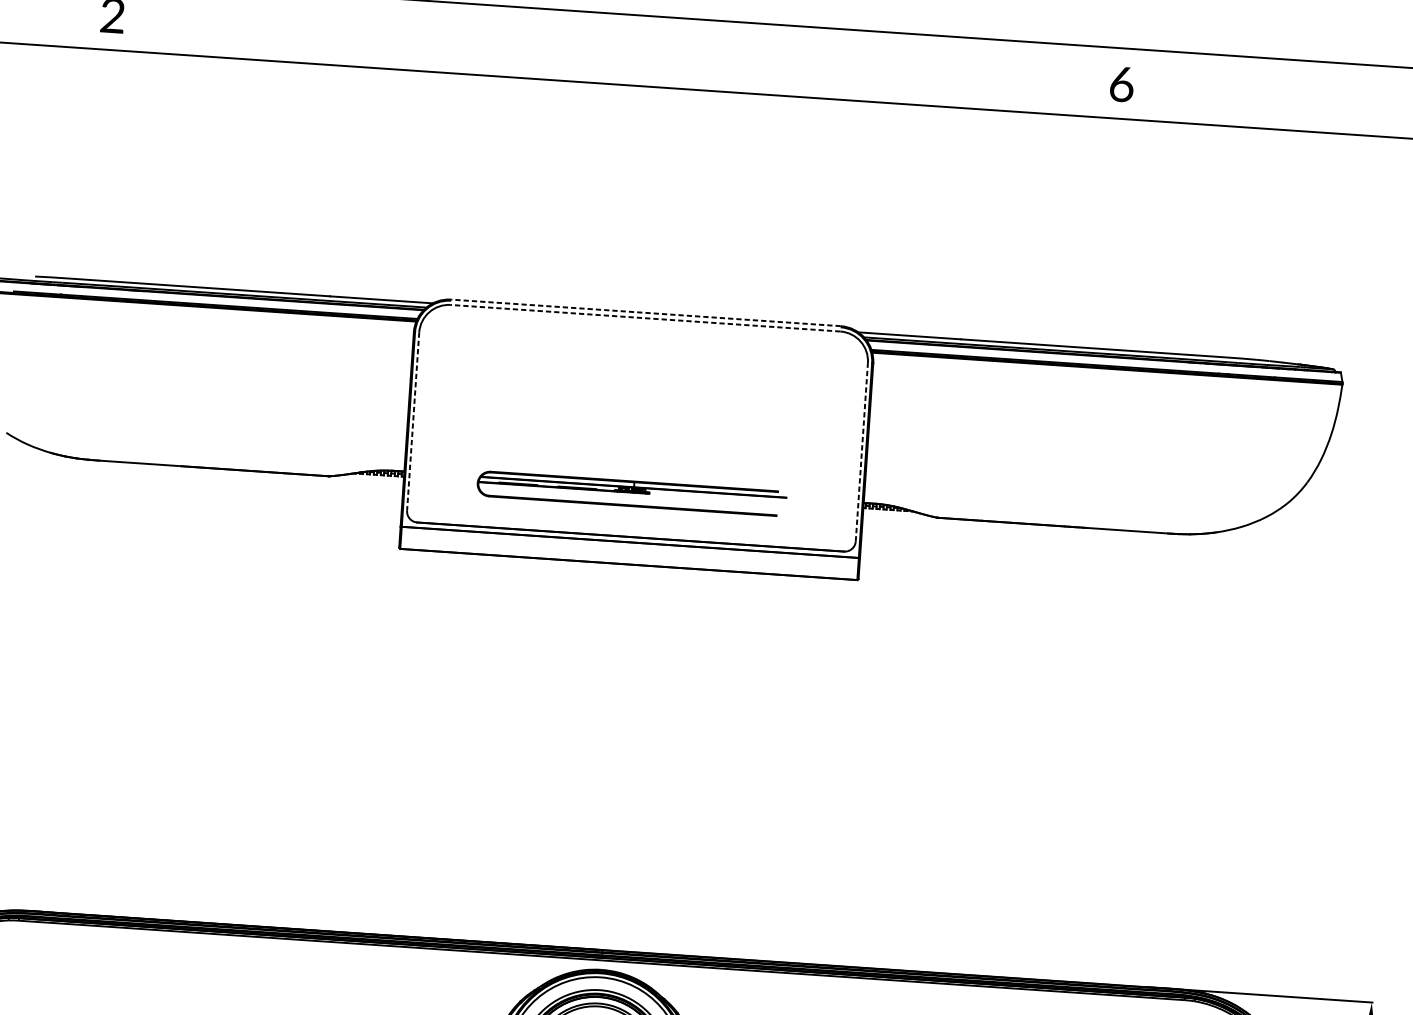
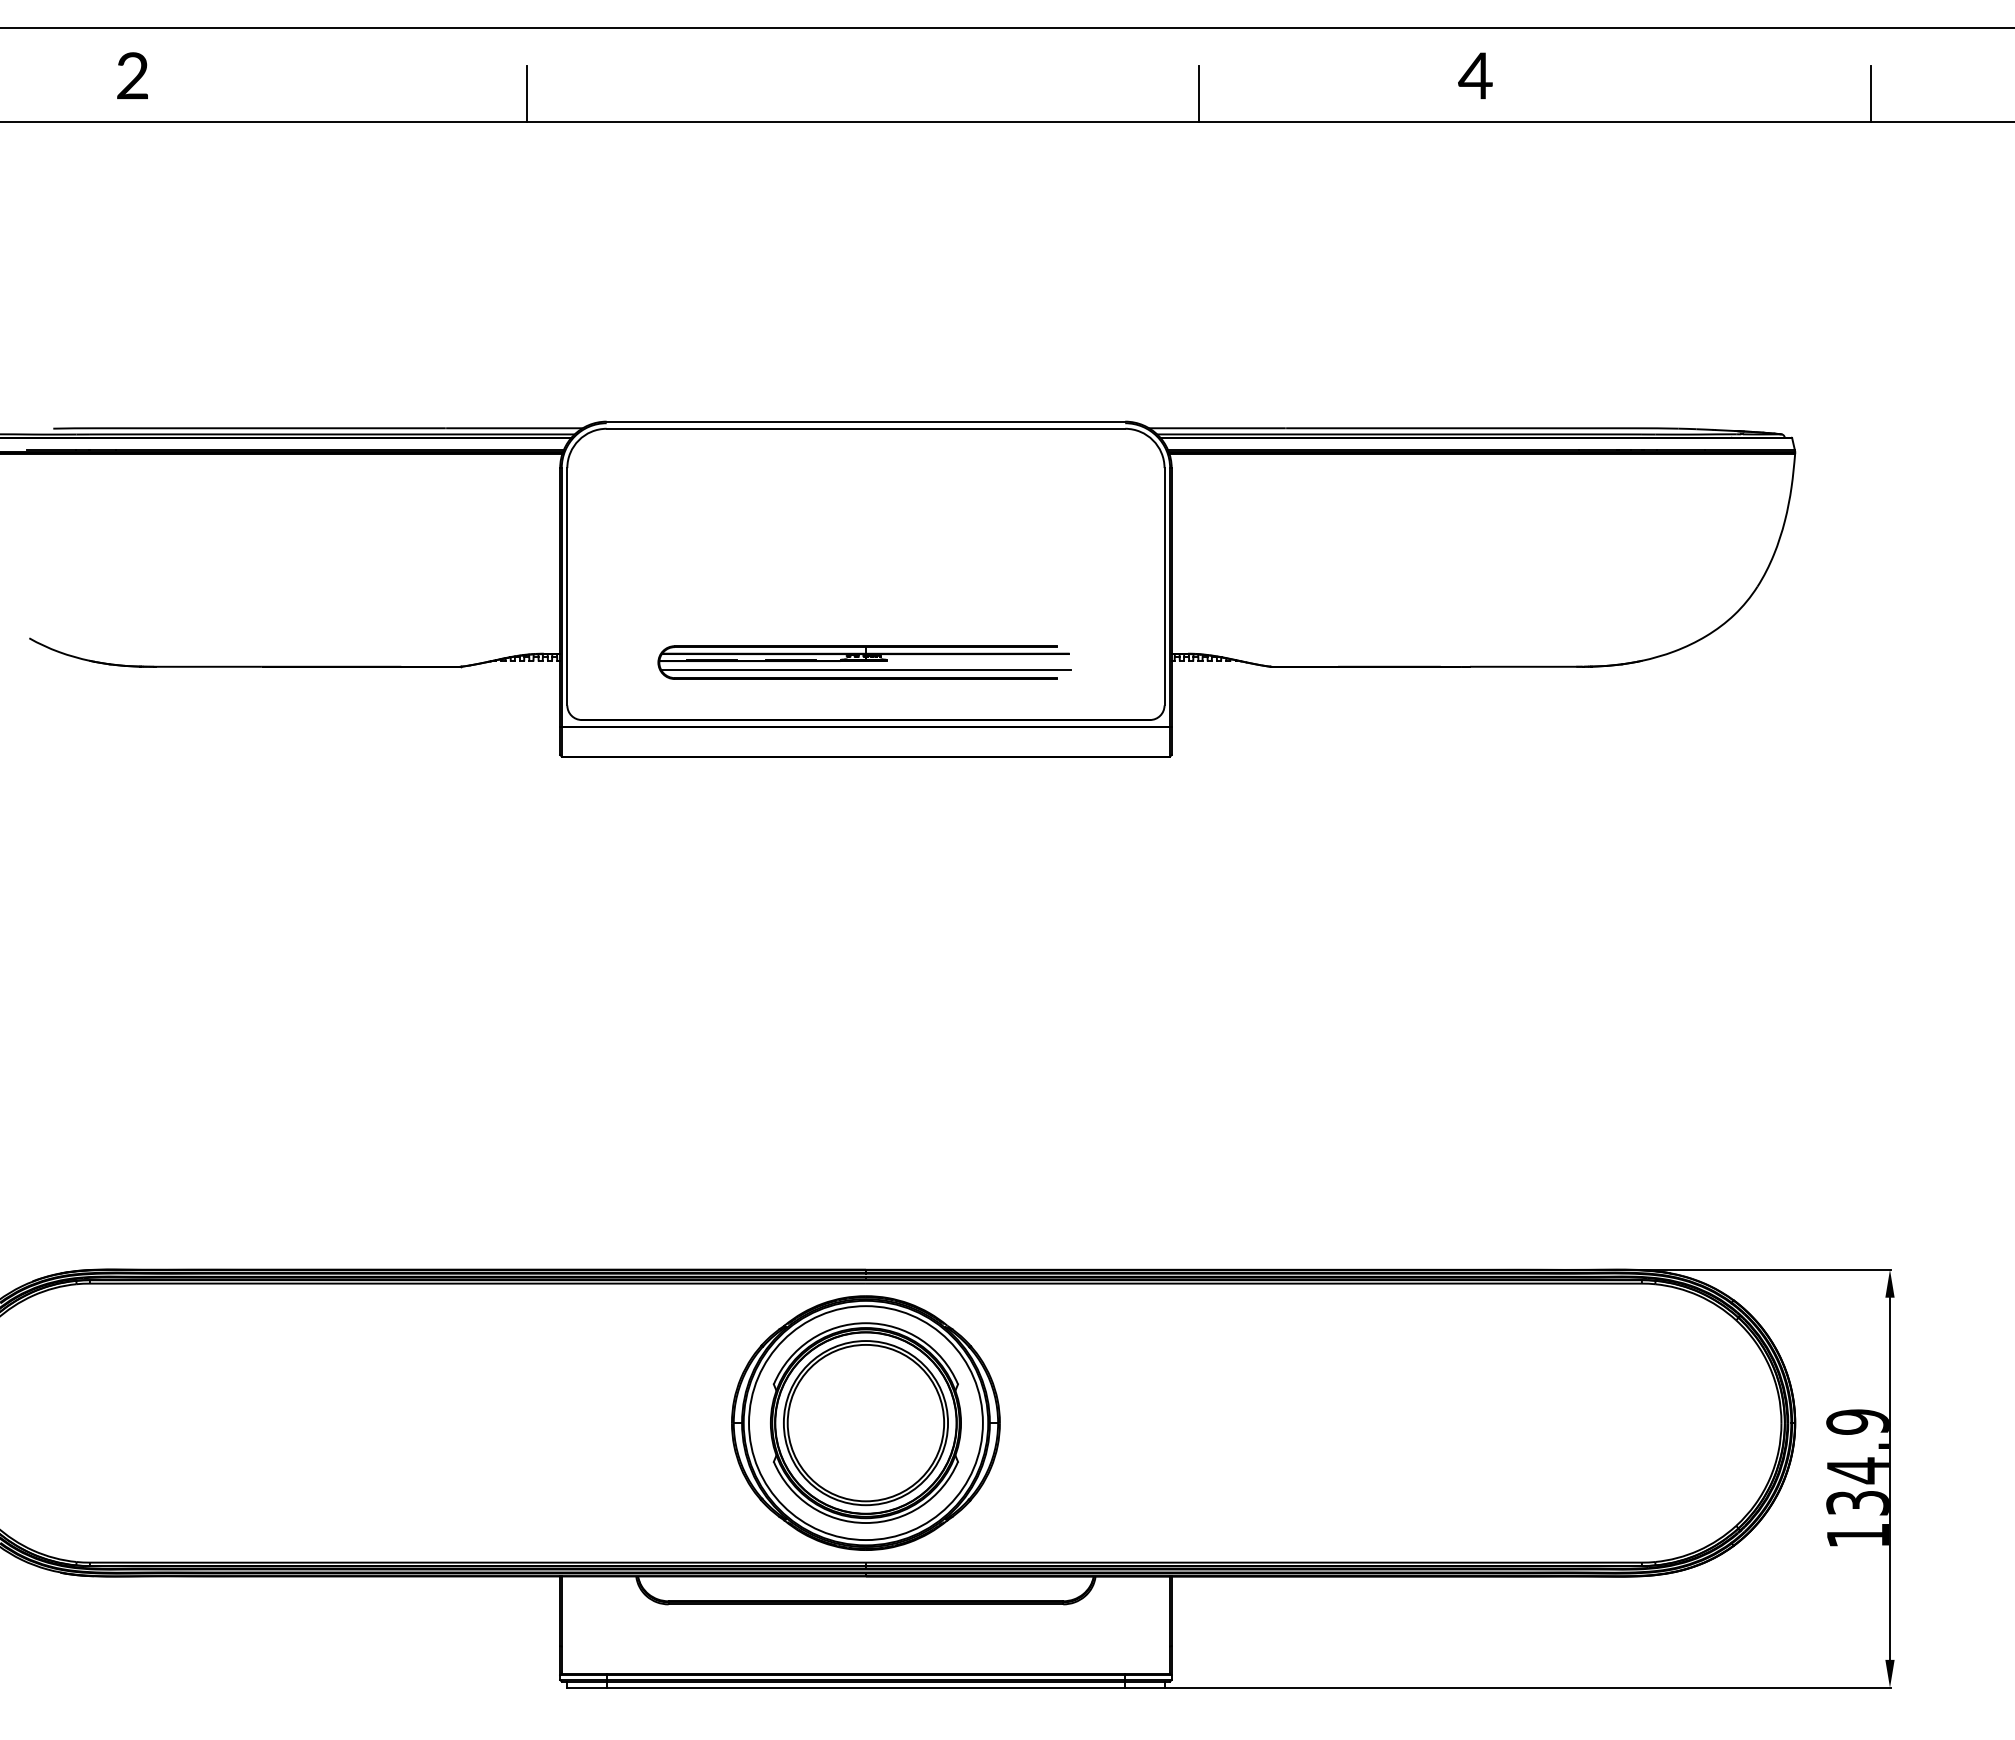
line: (407, 48) -> (526, 93), added
line: (912, 83) -> (1198, 93), added
text: (1121, 84) -> (1475, 76), 6 -> 4
line: (645, 312) -> (865, 421), dashed -> solid
line: (645, 318) -> (865, 428), dashed -> solid
line: (413, 421) -> (567, 586), dashed -> solid
line: (861, 452) -> (1164, 586), dashed -> solid
line: (632, 499) -> (865, 670), added

